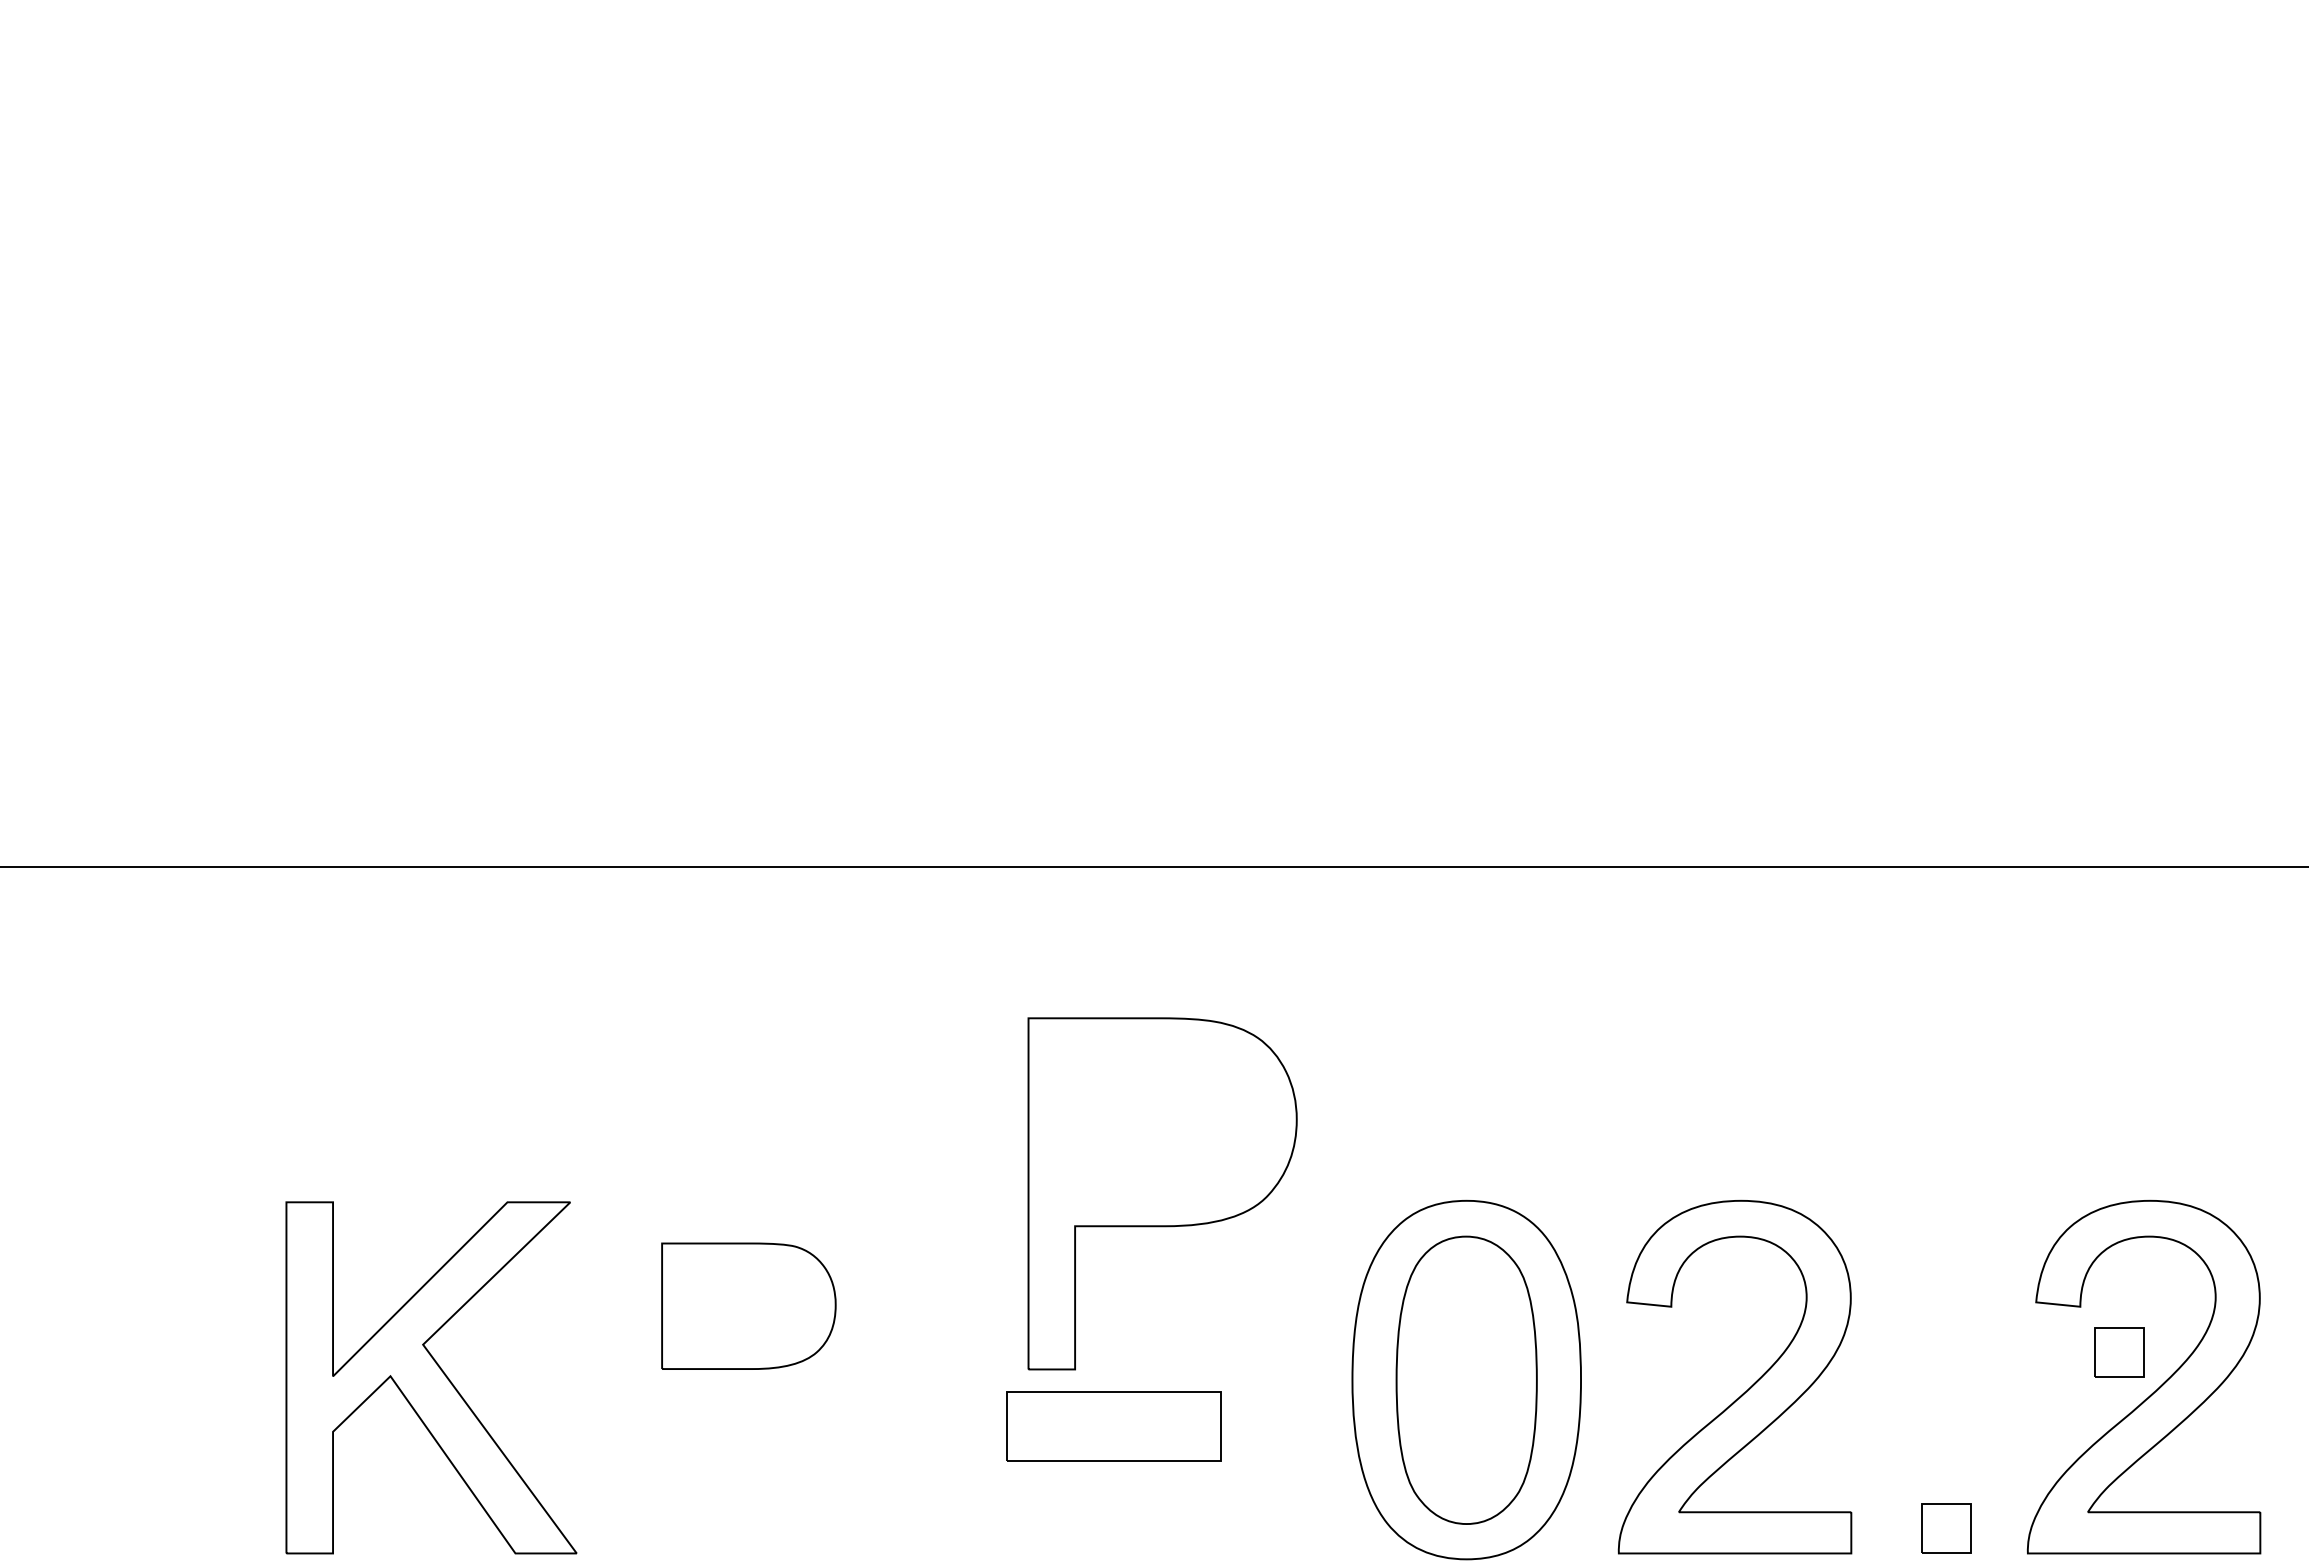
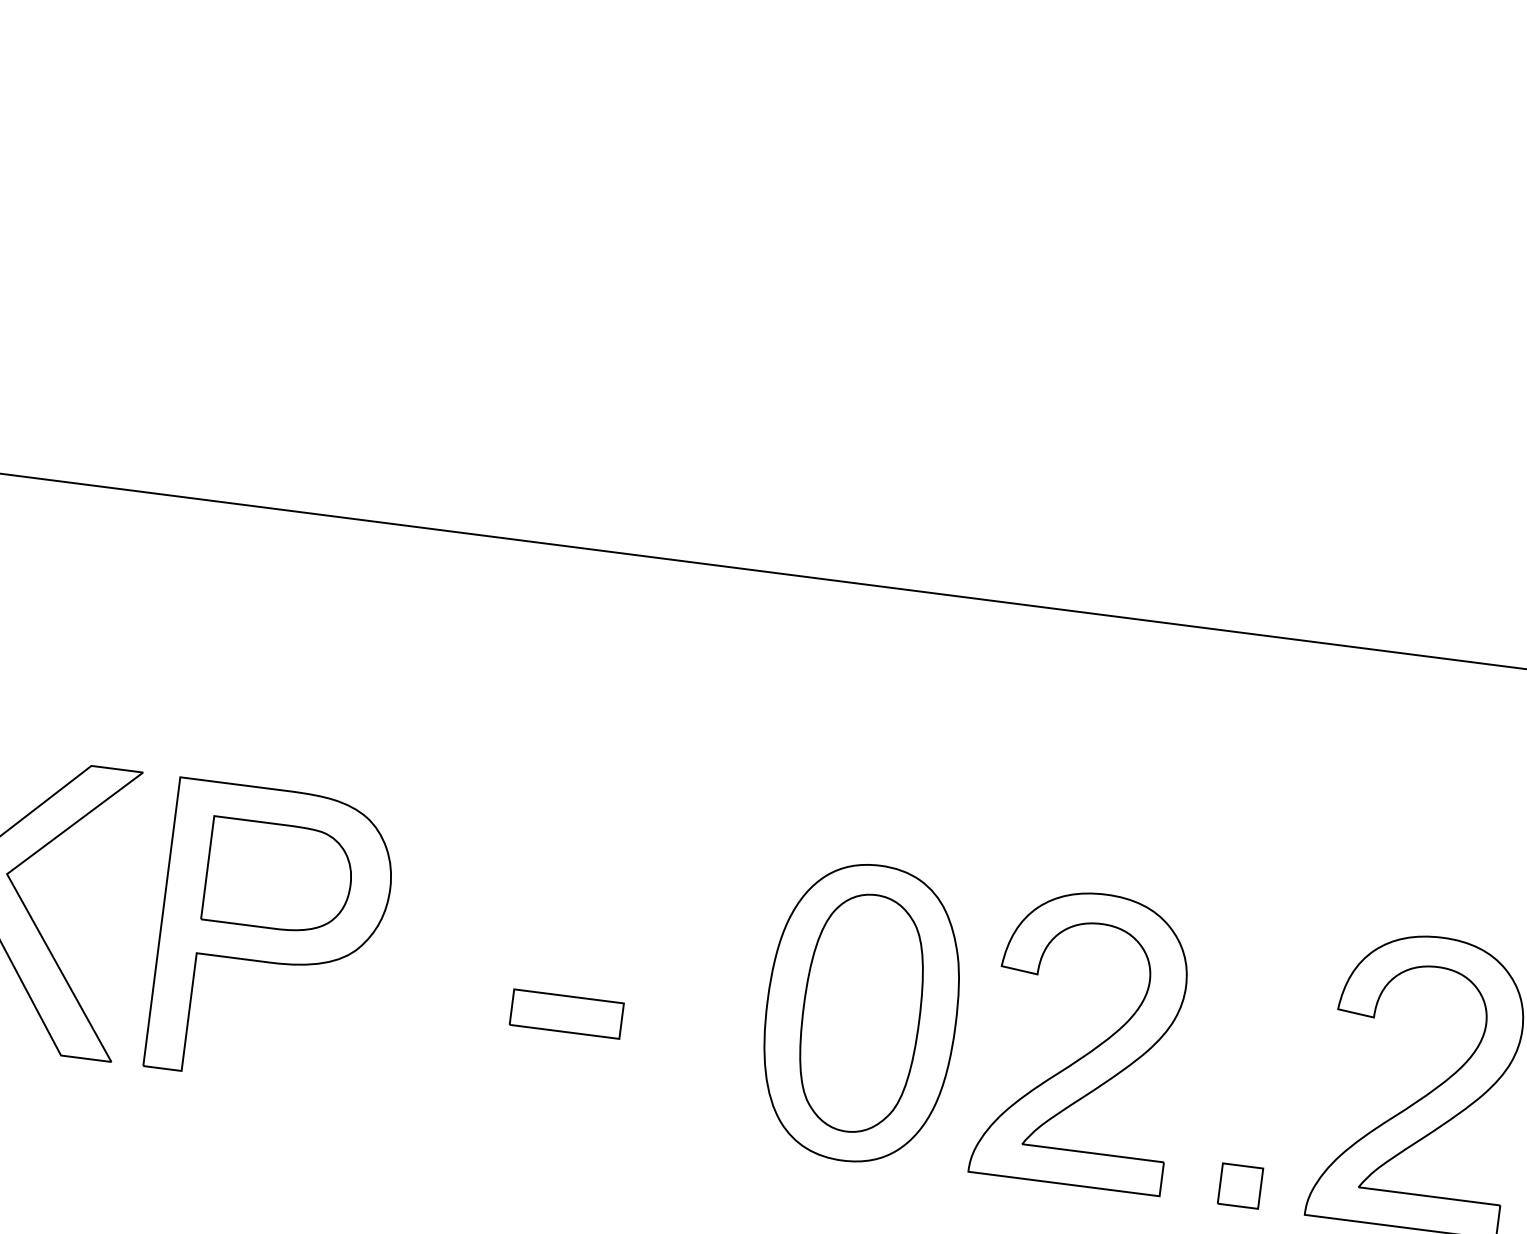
part: (1162, 1193) -> (272, 935), moved
part: (2119, 1352) -> (1401, 1059), removed
part: (1114, 1426) -> (567, 1014), size x0.62

